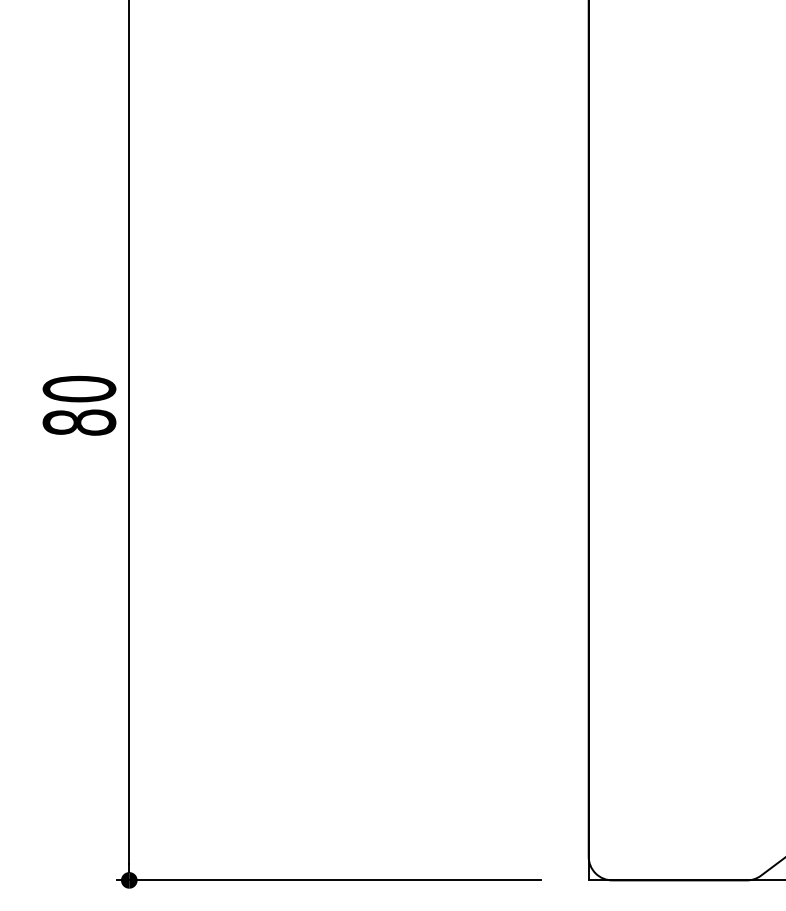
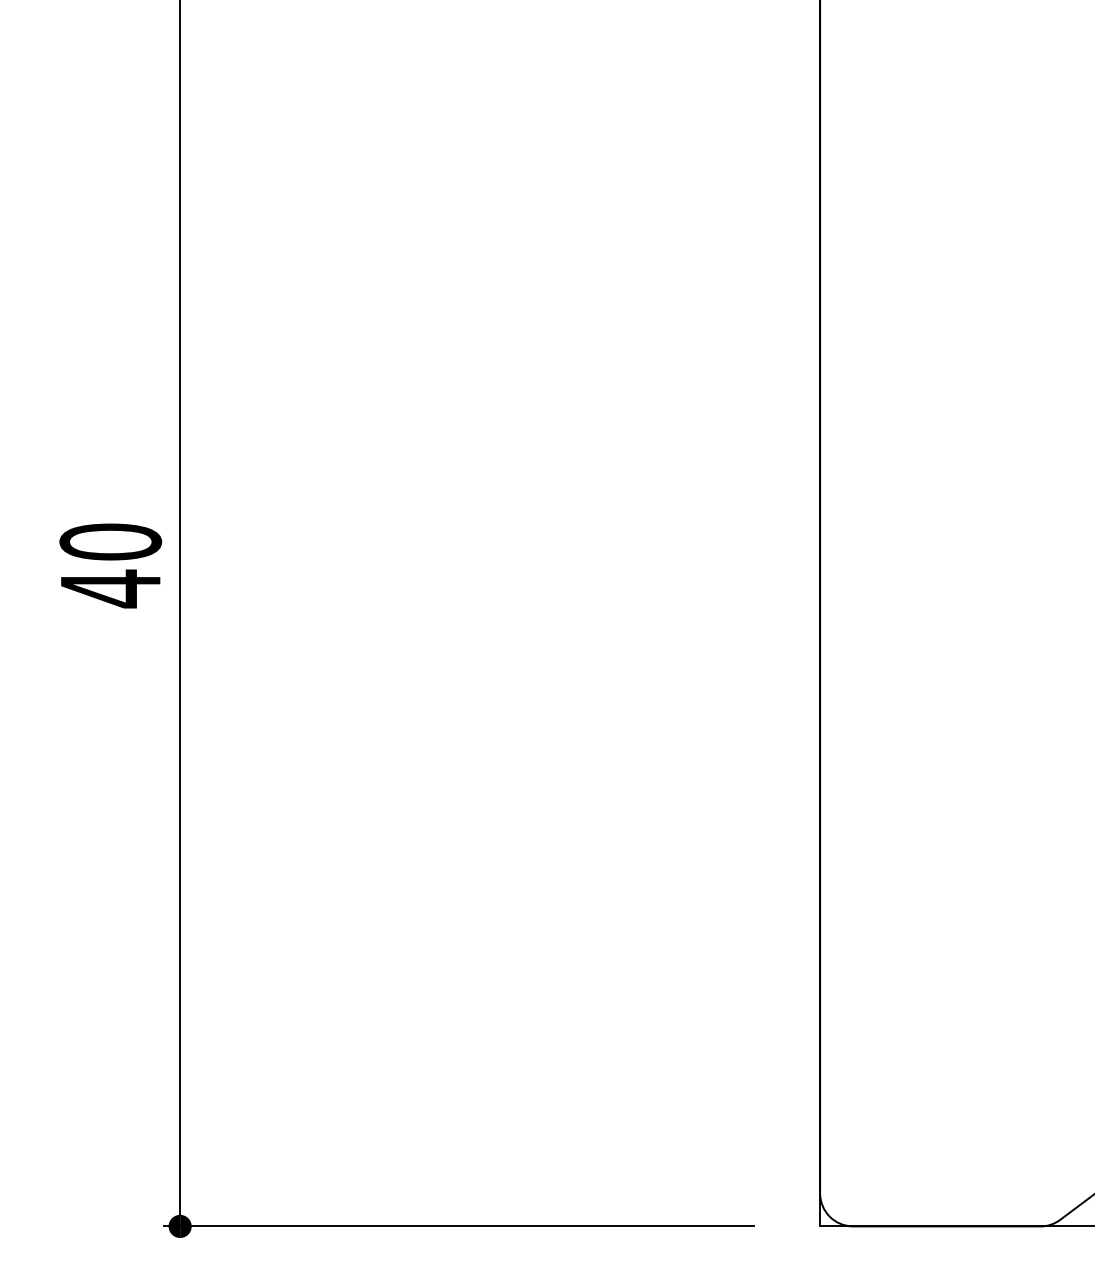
text: (79, 422) -> (110, 588), 80 -> 40

